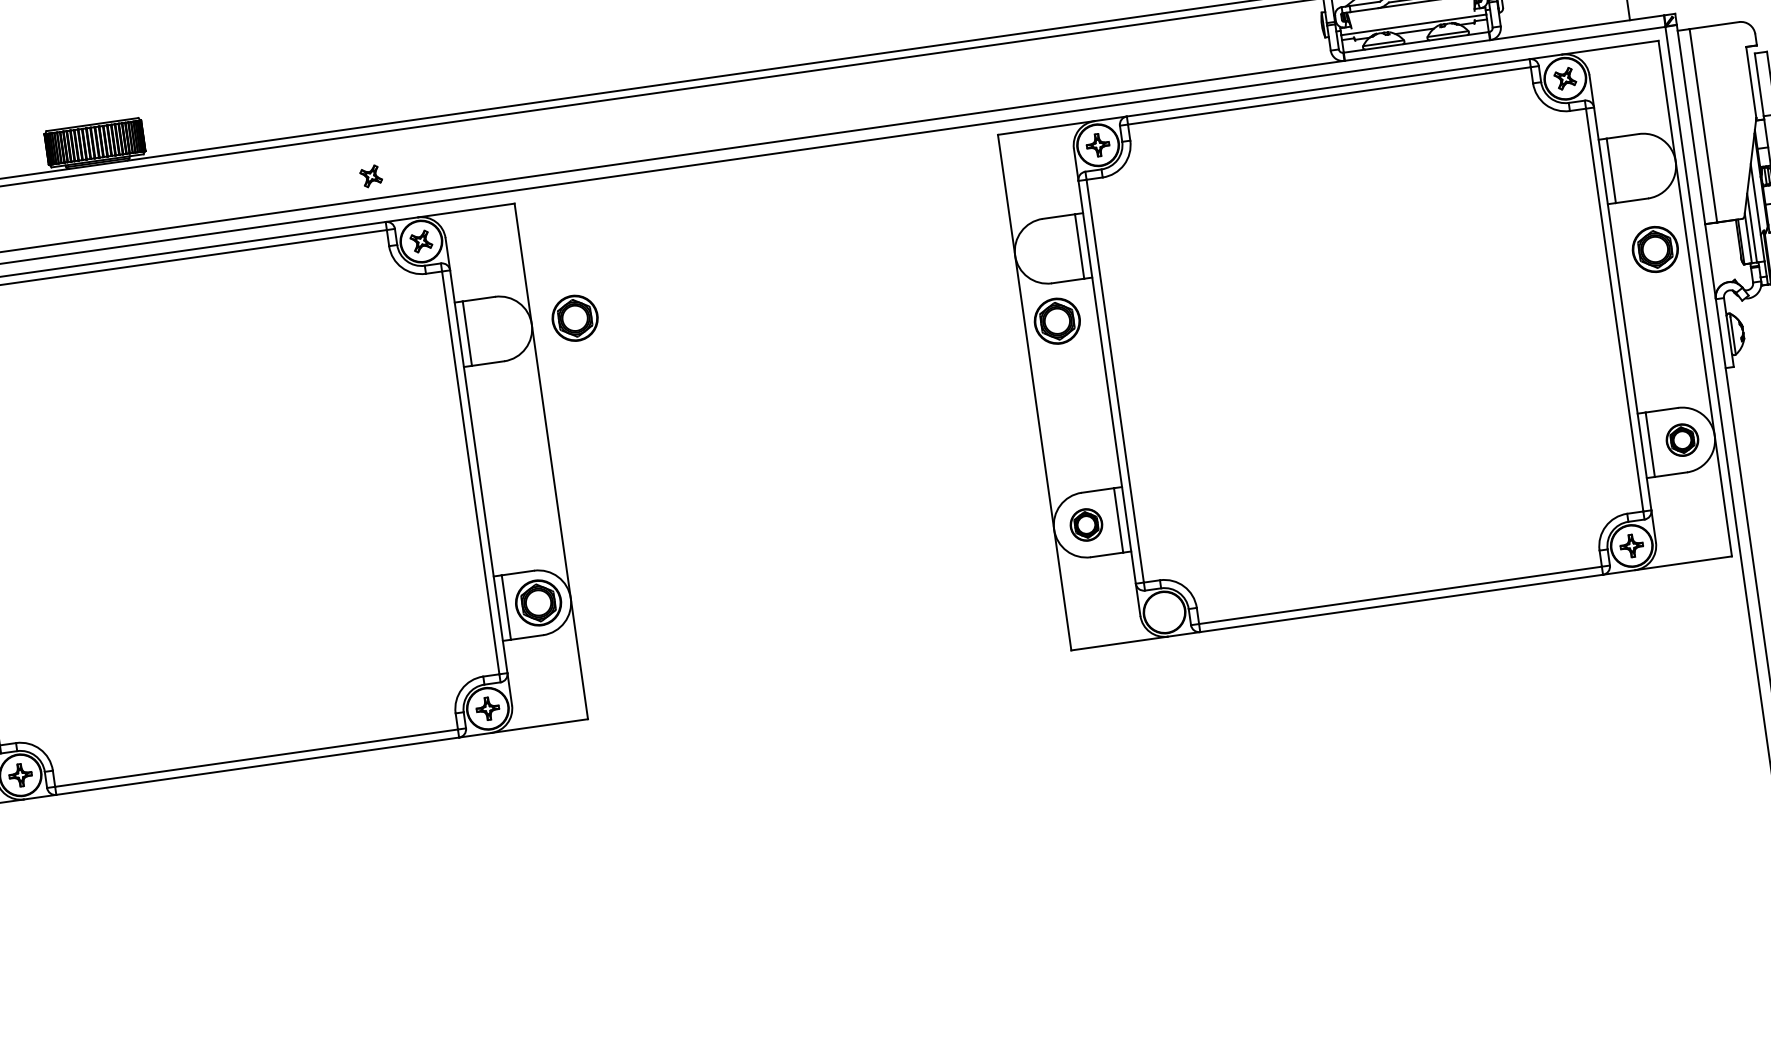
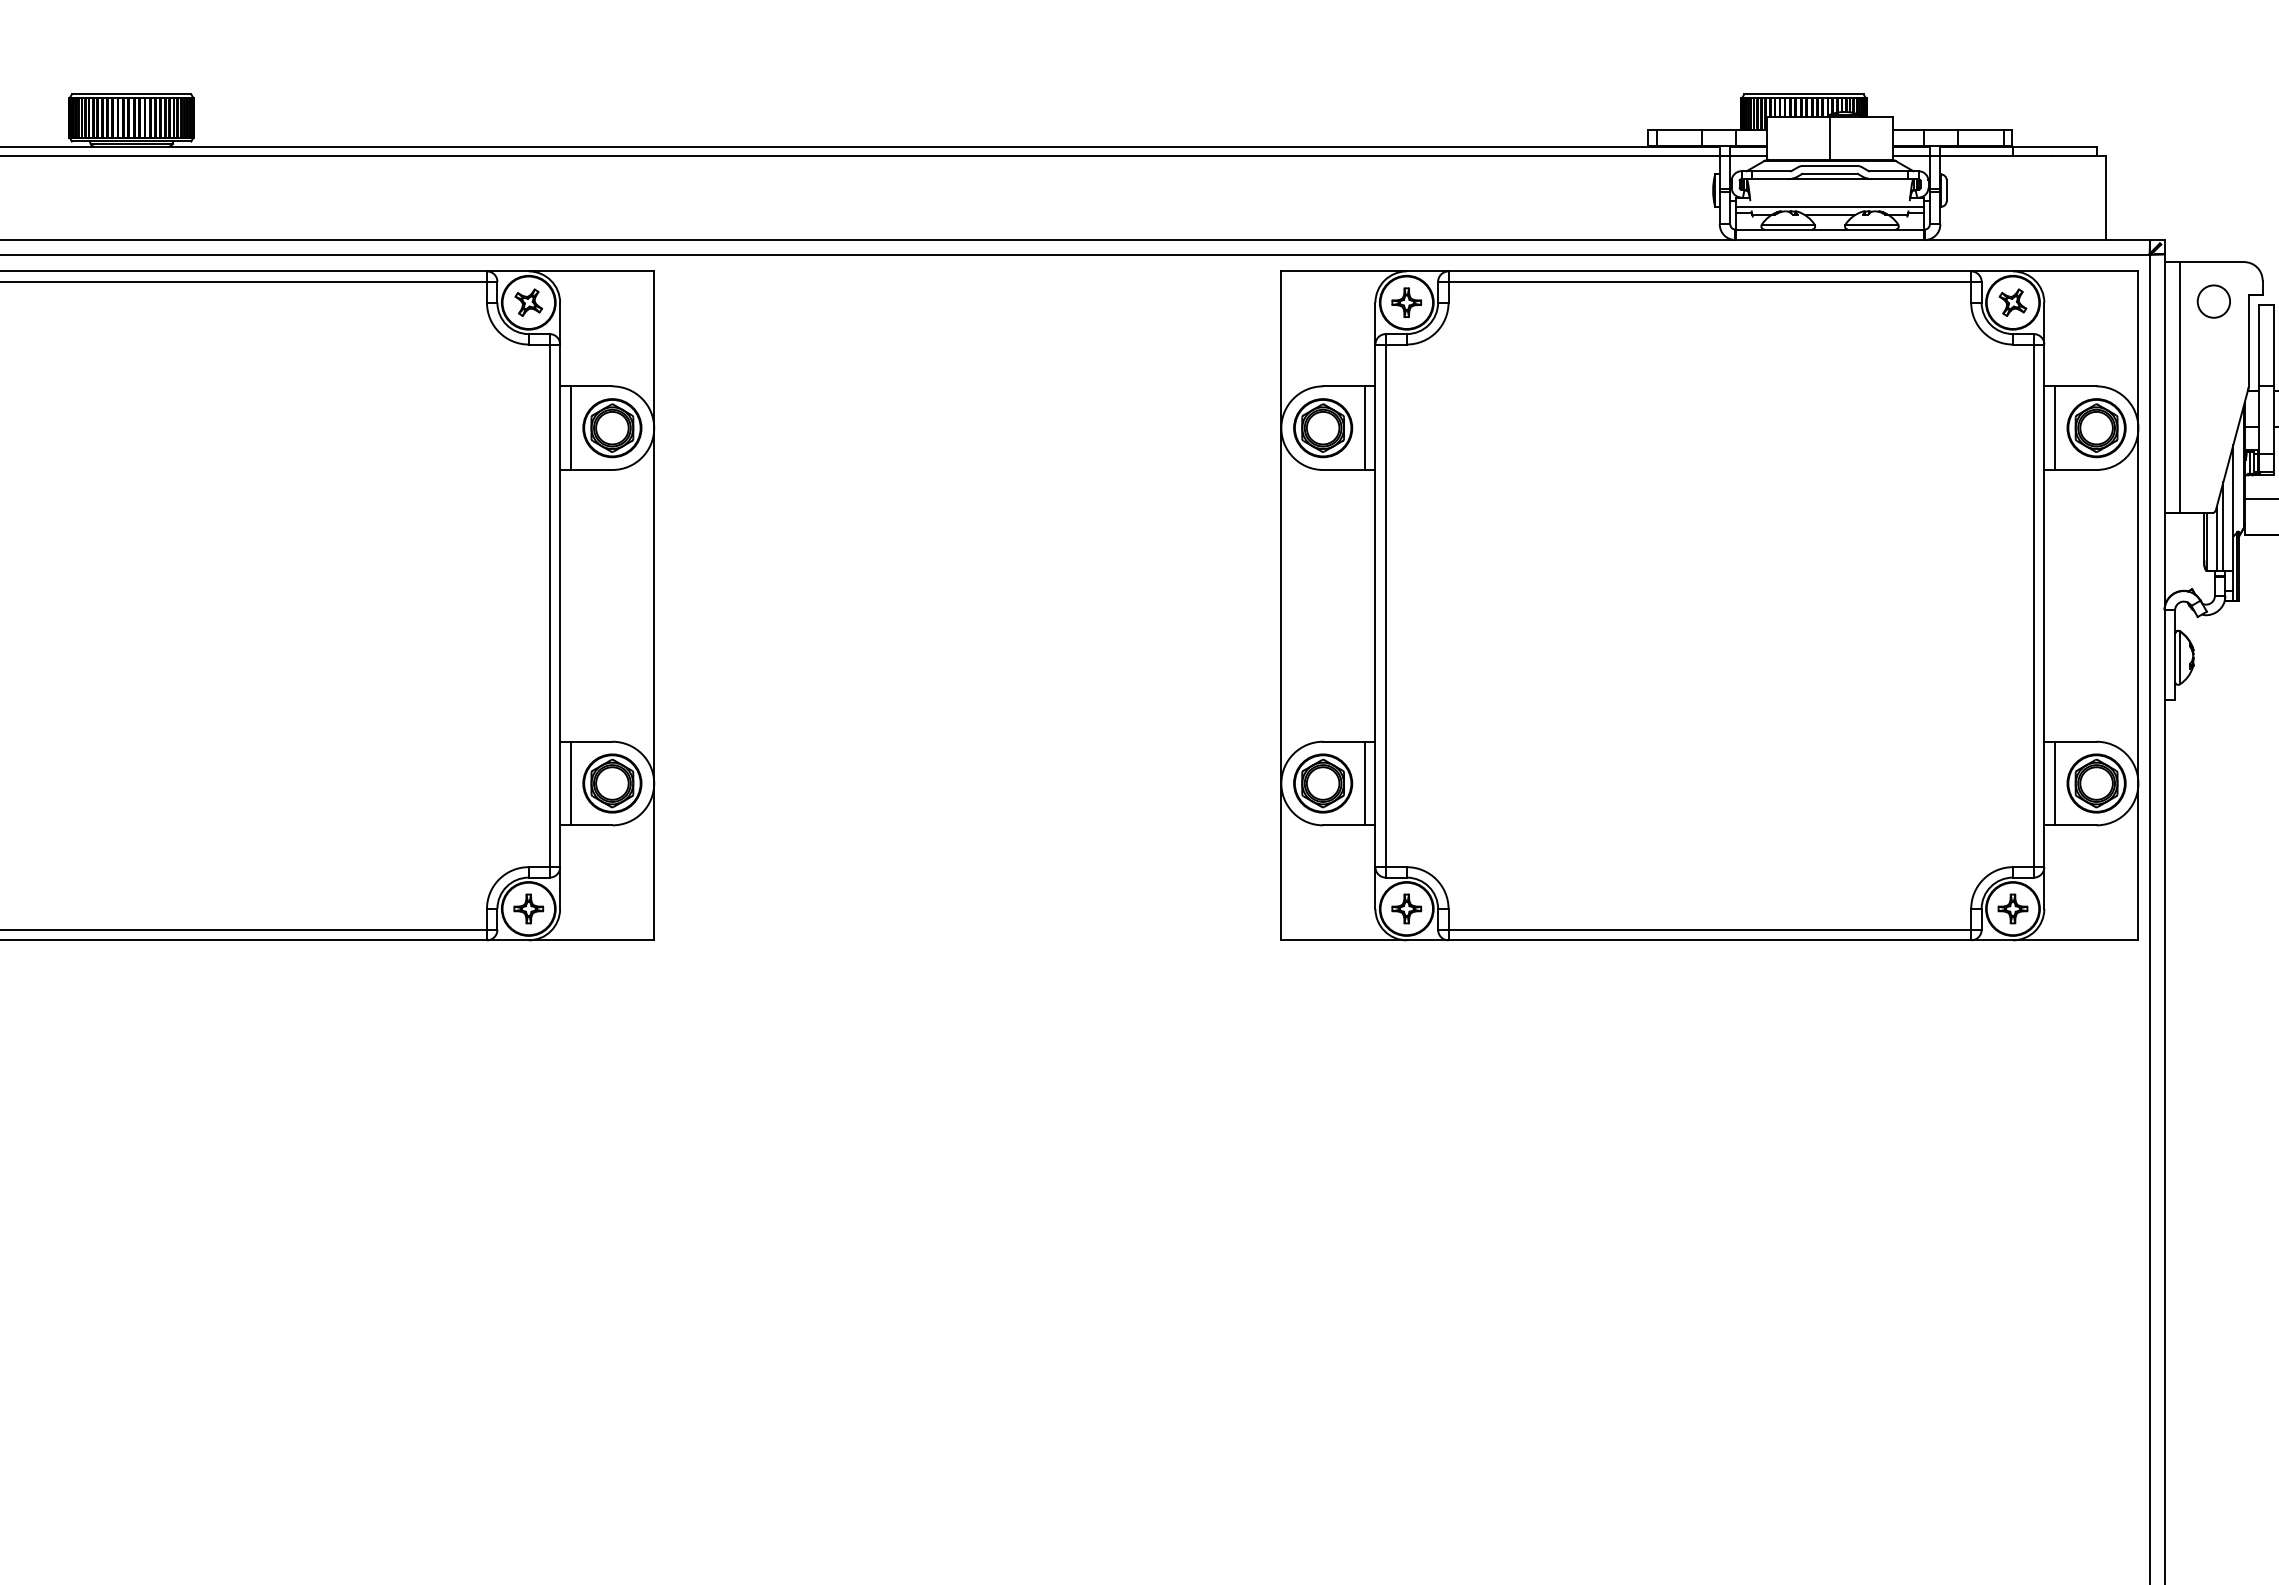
circle: (1719, 55) -> (2213, 301), added
part: (370, 176) -> (476, 210), removed
part: (1655, 249) -> (2096, 428), moved
part: (575, 318) -> (612, 428), moved
part: (1057, 321) -> (1323, 428), moved
part: (1682, 440) -> (2096, 783), size x1.43
part: (1086, 524) -> (1323, 783), size x1.43
part: (1164, 612) -> (1406, 908), added

